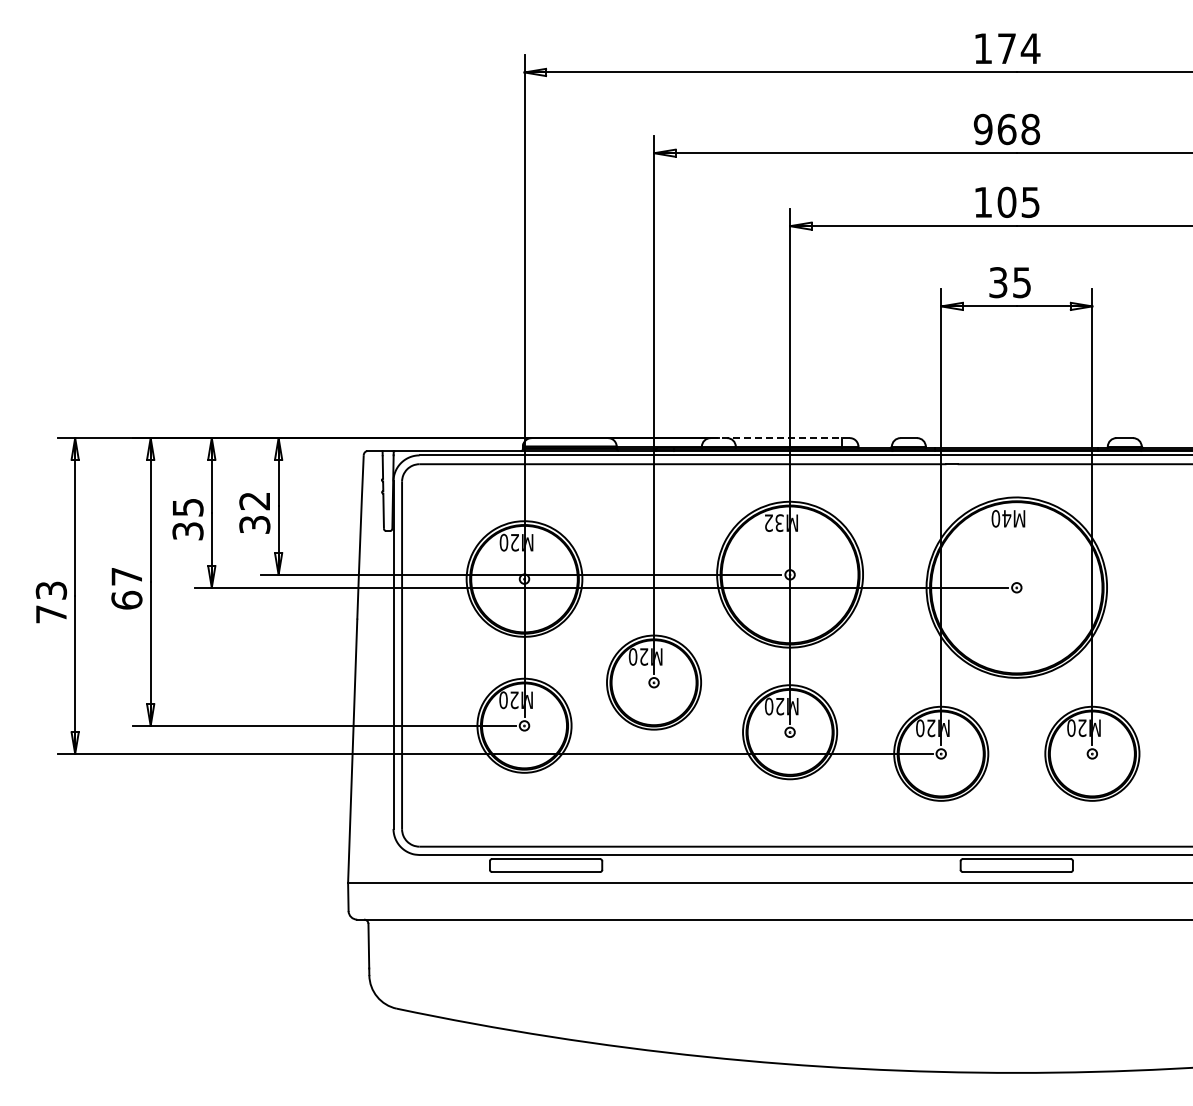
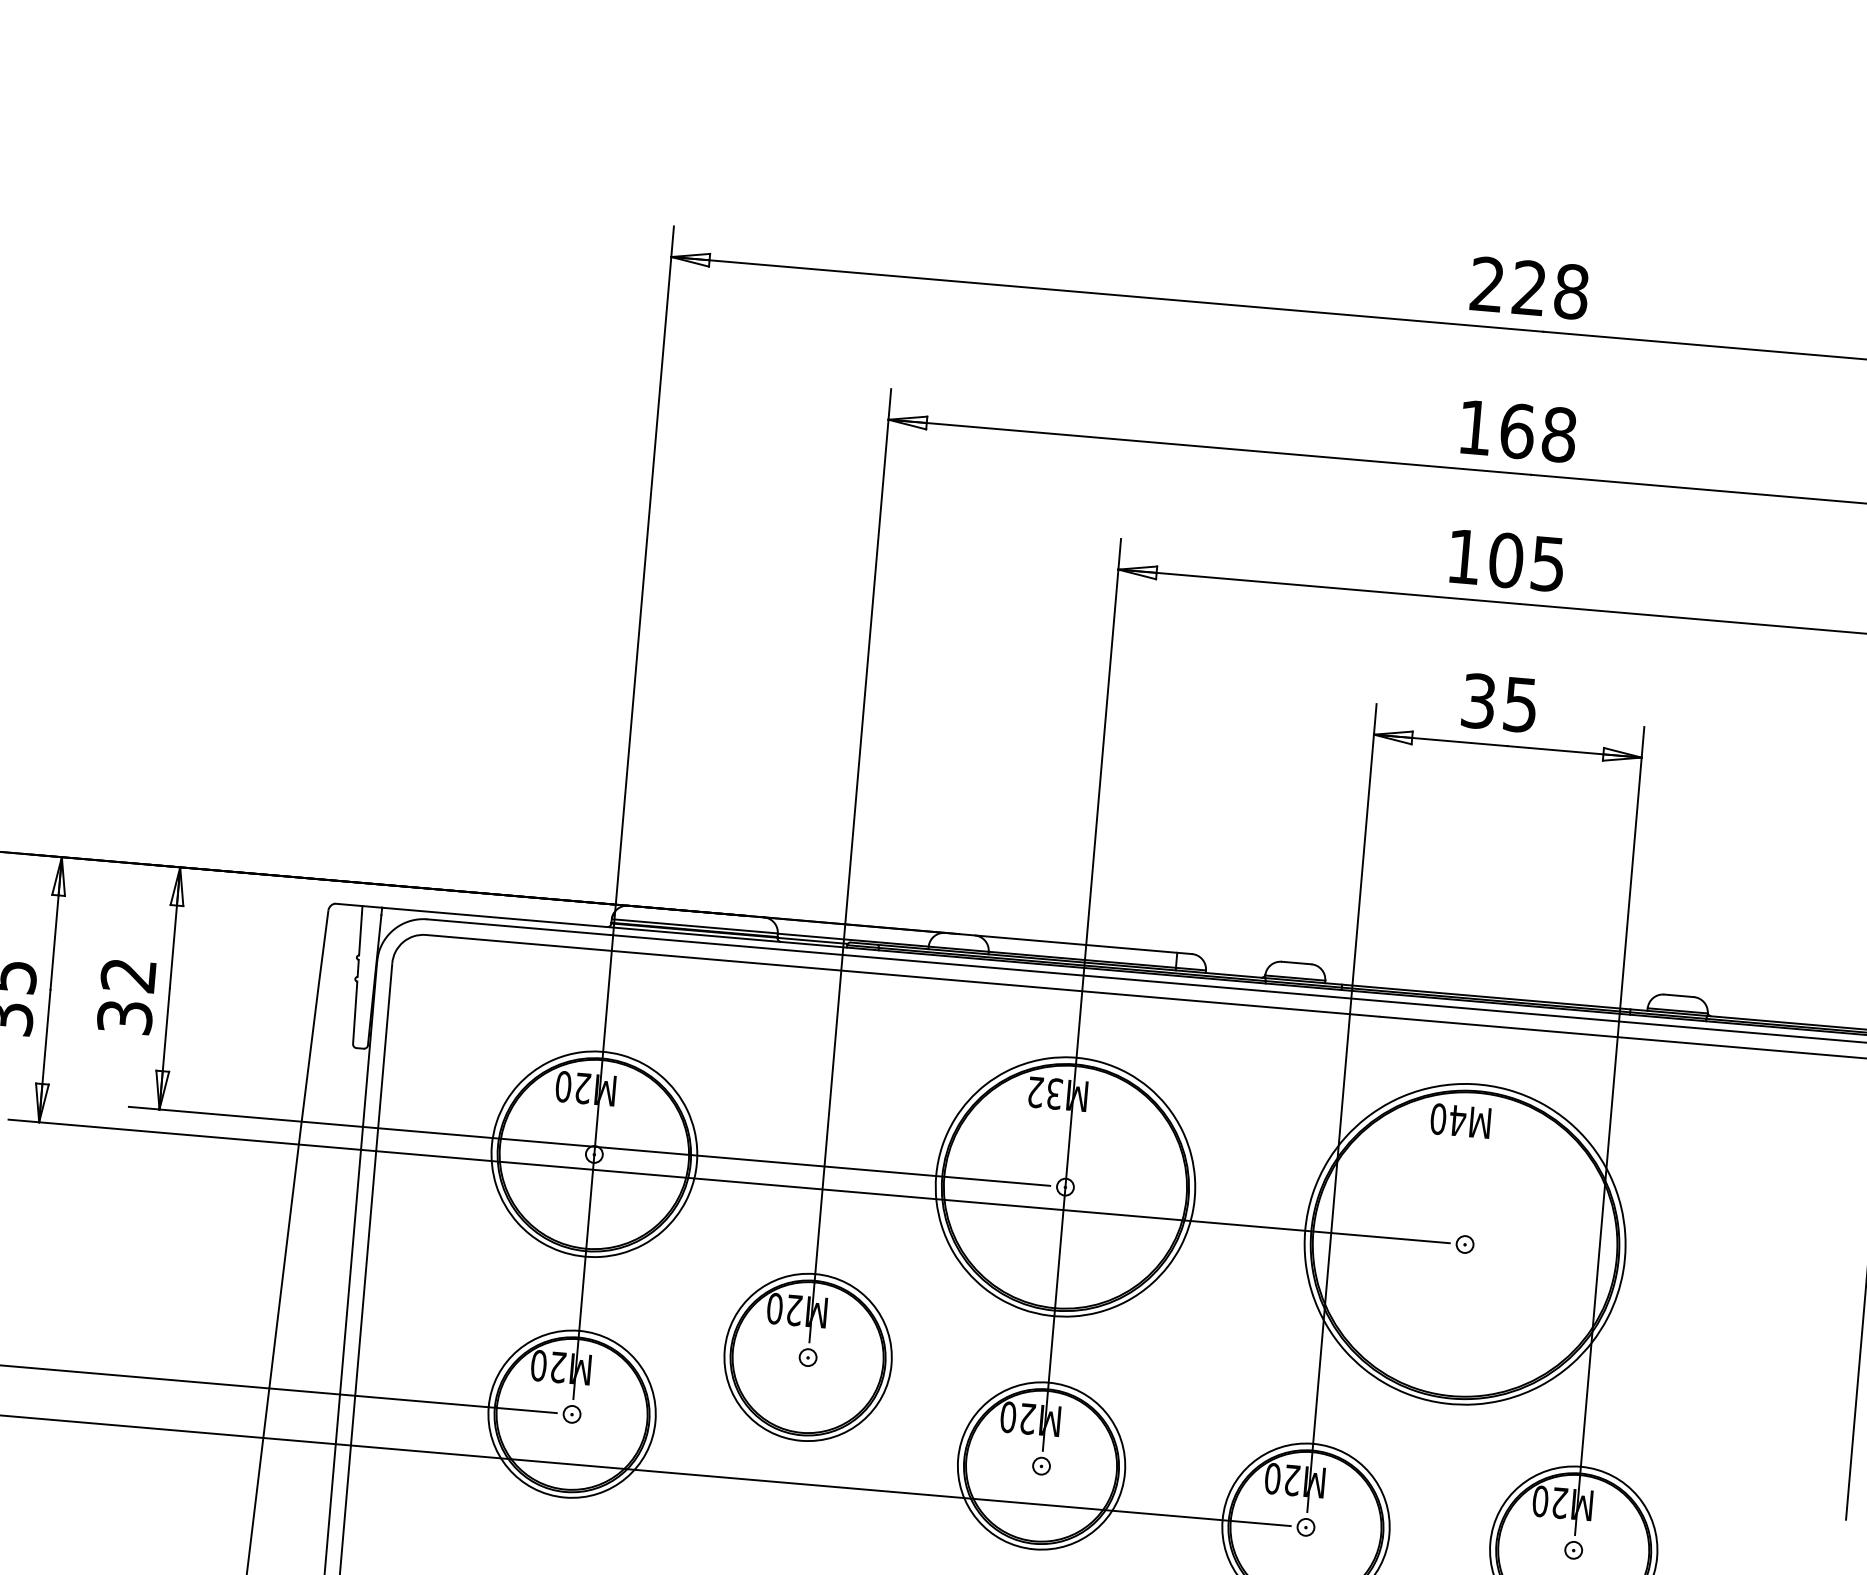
text: (1007, 48) -> (1530, 287), 174 -> 228
text: (982, 129) -> (1473, 427), 968 -> 168
line: (780, 438) -> (1069, 944), dashed -> solid

